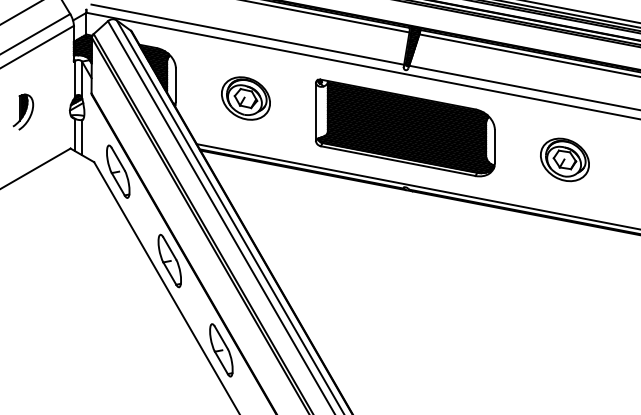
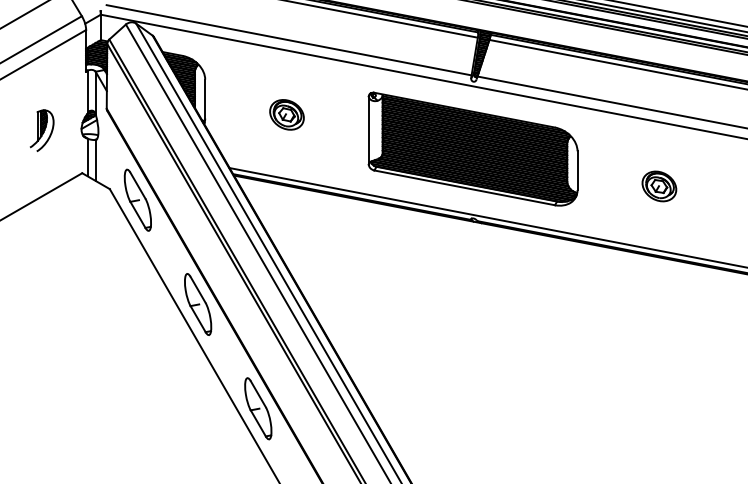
part: (245, 98) -> (286, 114), size x0.6
part: (22, 111) -> (41, 130), moved
part: (565, 159) -> (659, 186), size x0.6

